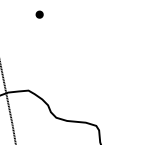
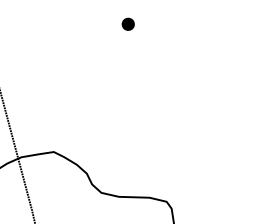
part: (39, 14) -> (127, 24), moved

